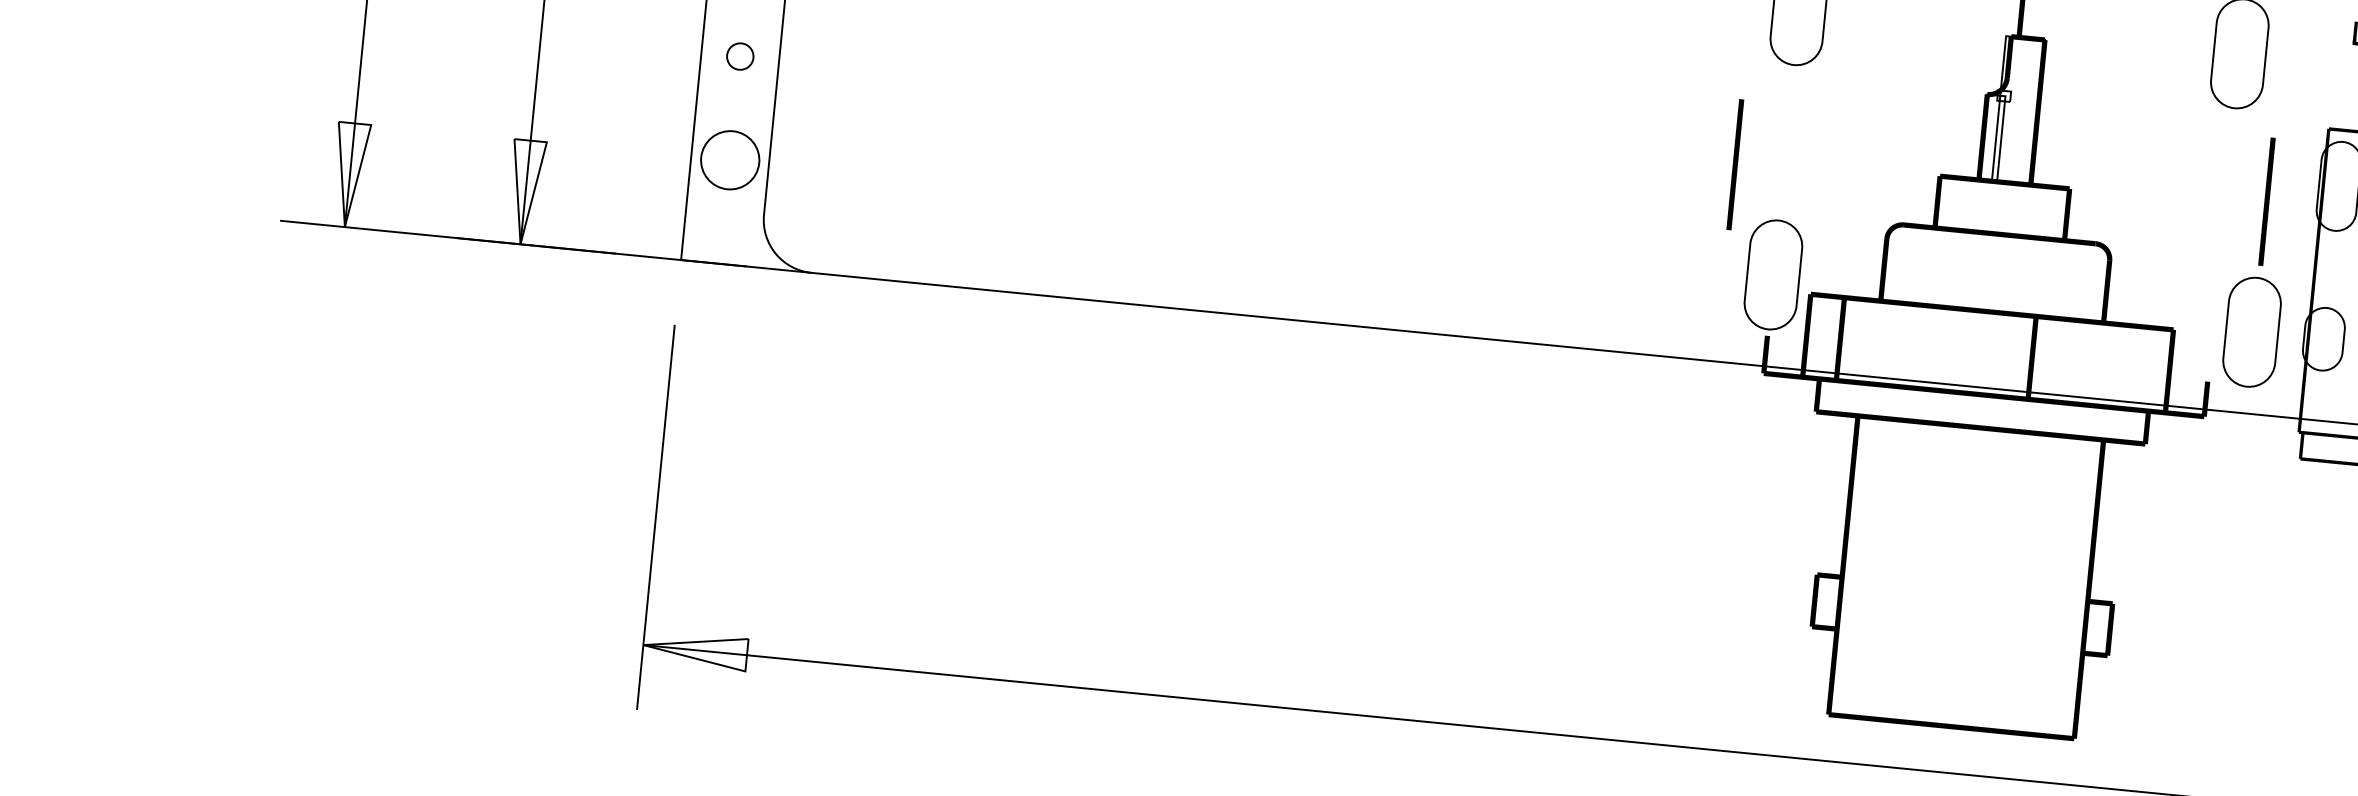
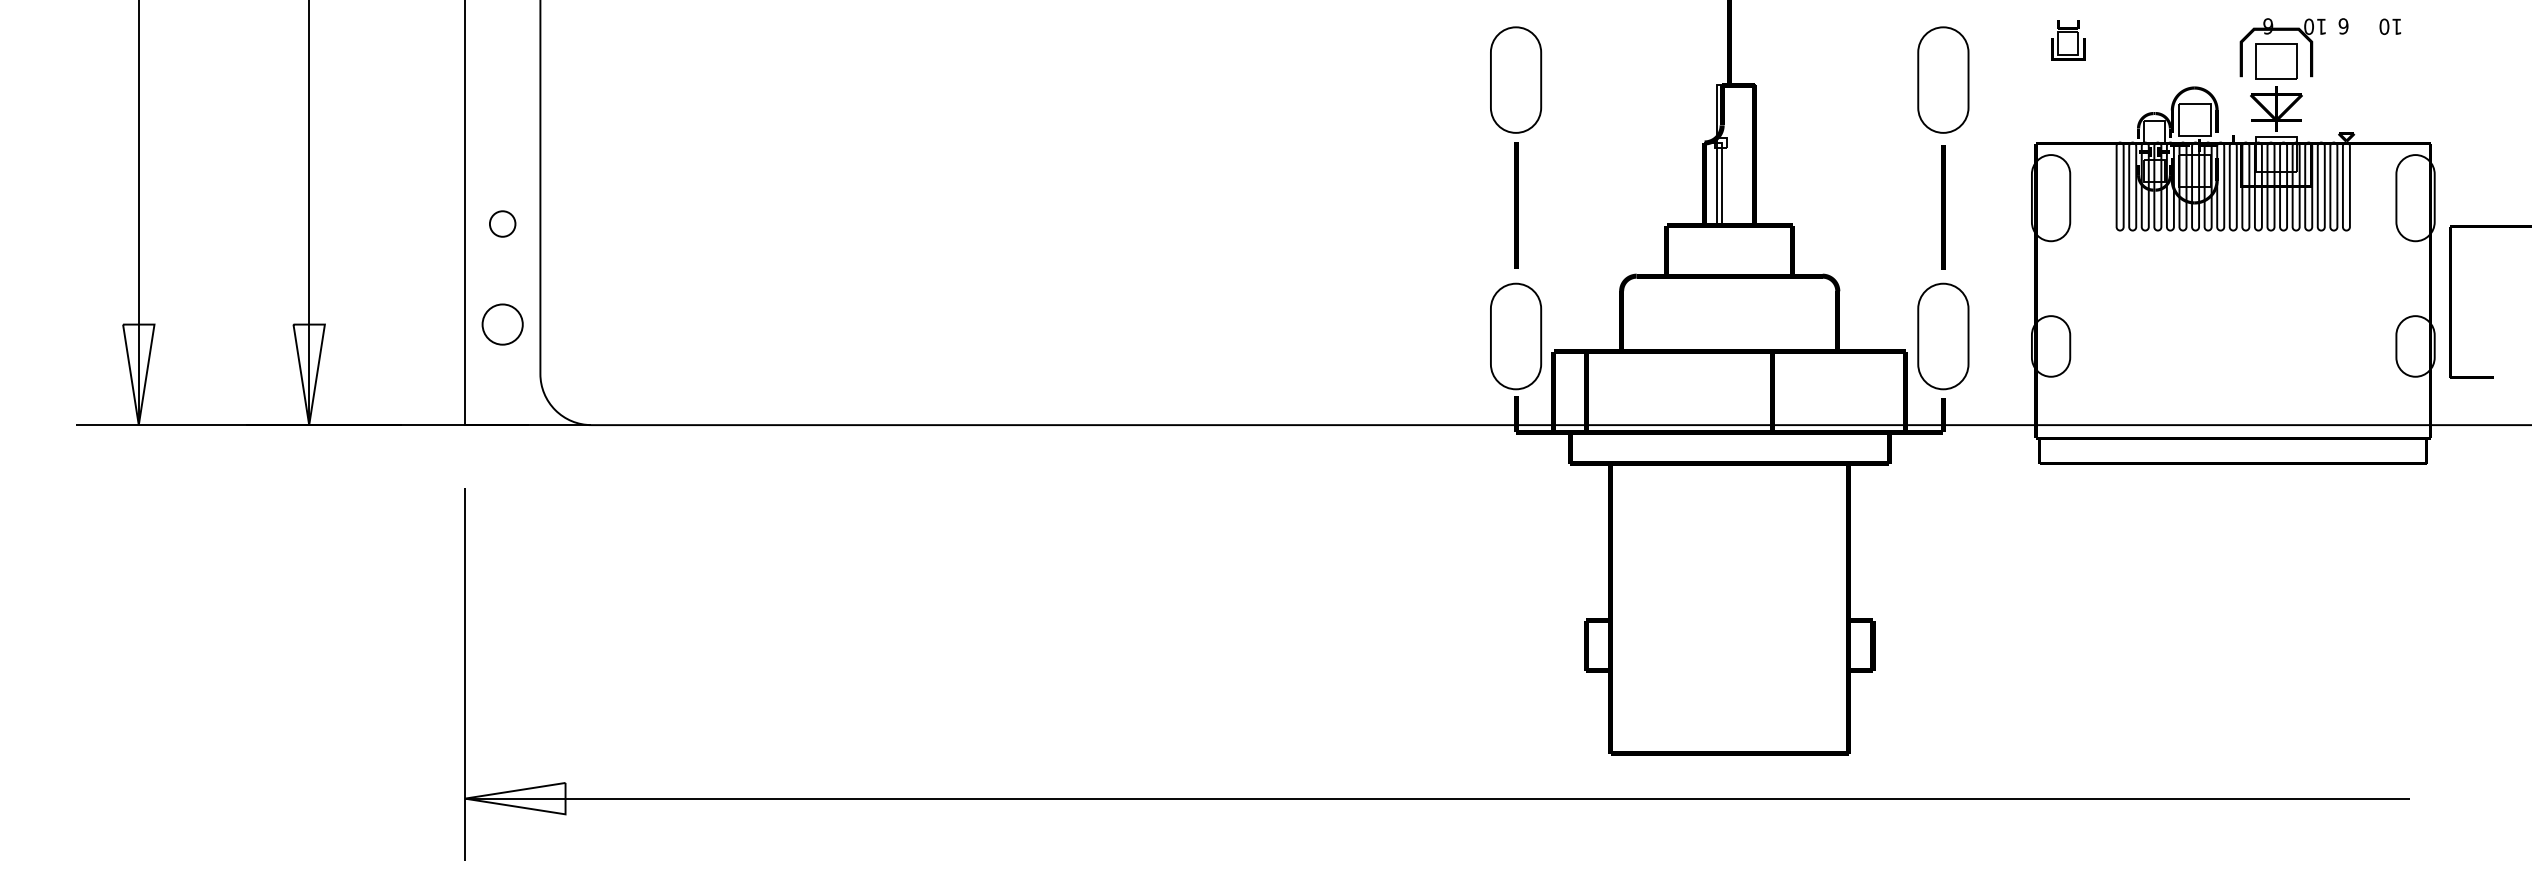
part: (729, 160) -> (502, 324), size x0.71
line: (1735, 165) -> (1516, 205), moved
line: (2267, 201) -> (1943, 207), moved
part: (2252, 332) -> (1943, 336), moved

